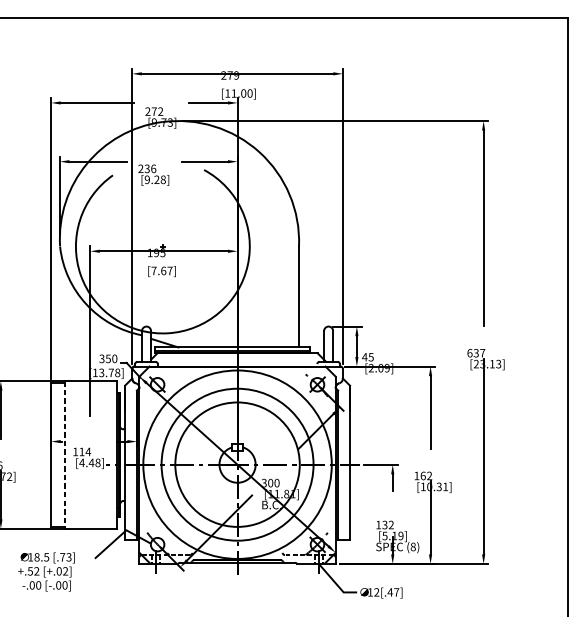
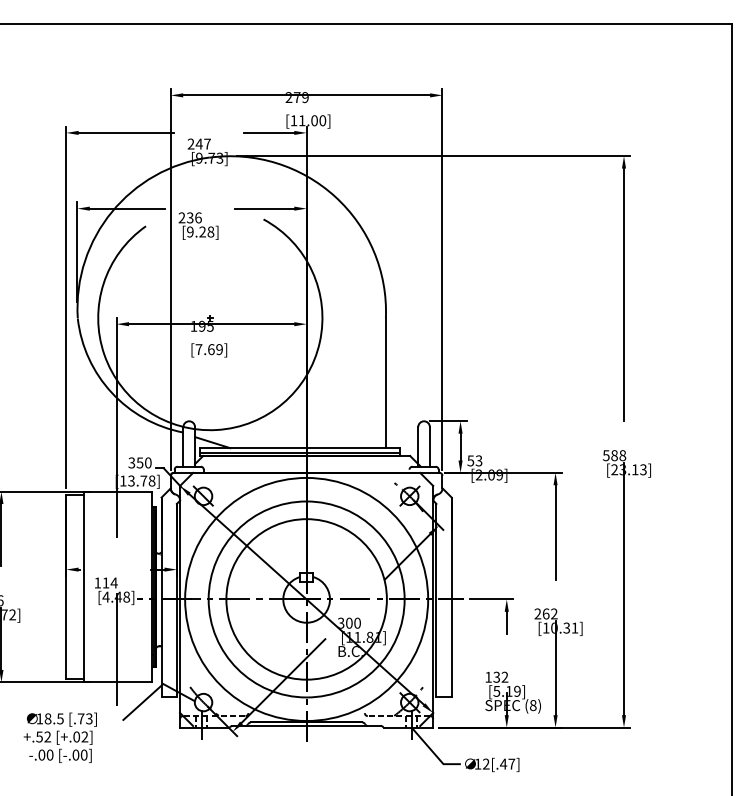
text: (156, 111) -> (202, 143), 272 -> 247
text: (169, 270) -> (219, 349), [7.67] -> [7.69]
text: (476, 353) -> (614, 455), 637 -> 588
text: (367, 356) -> (474, 460), 45 -> 53
line: (64, 455) -> (83, 587), dashed -> solid
text: (416, 475) -> (537, 613), 162 -> 262
line: (90, 503) -> (116, 649), added

